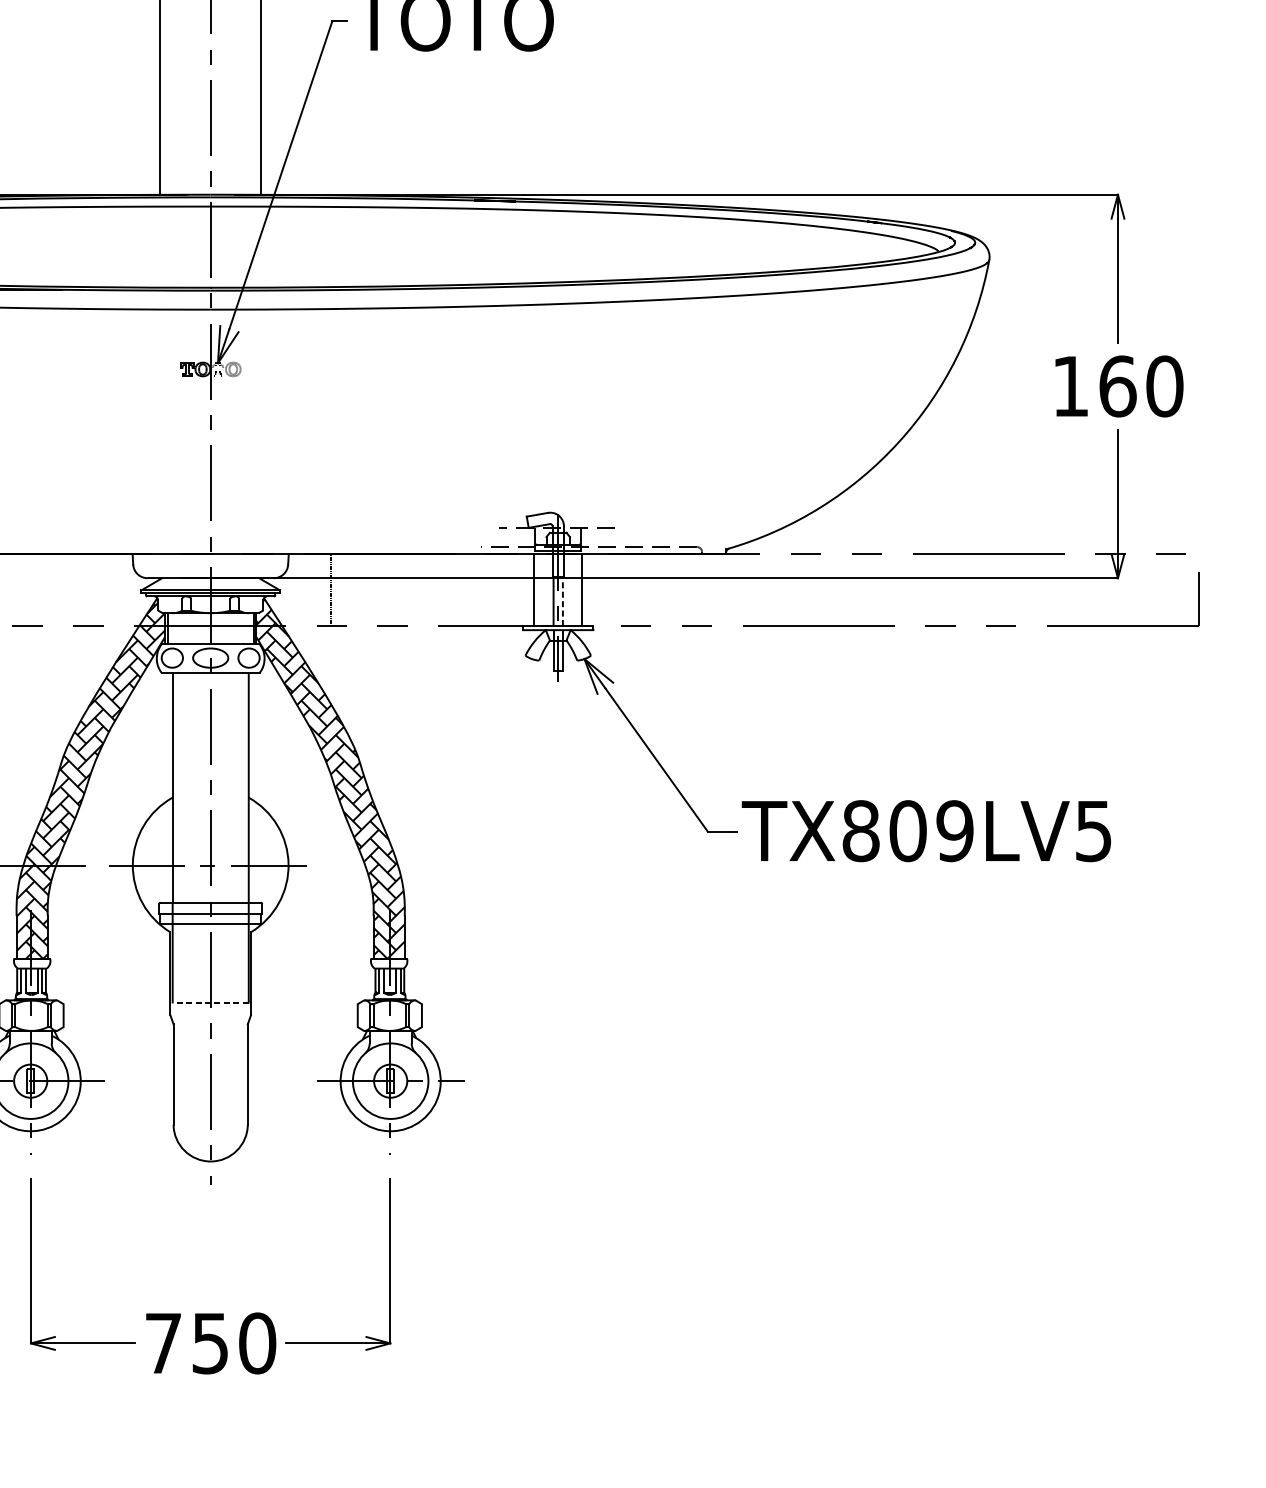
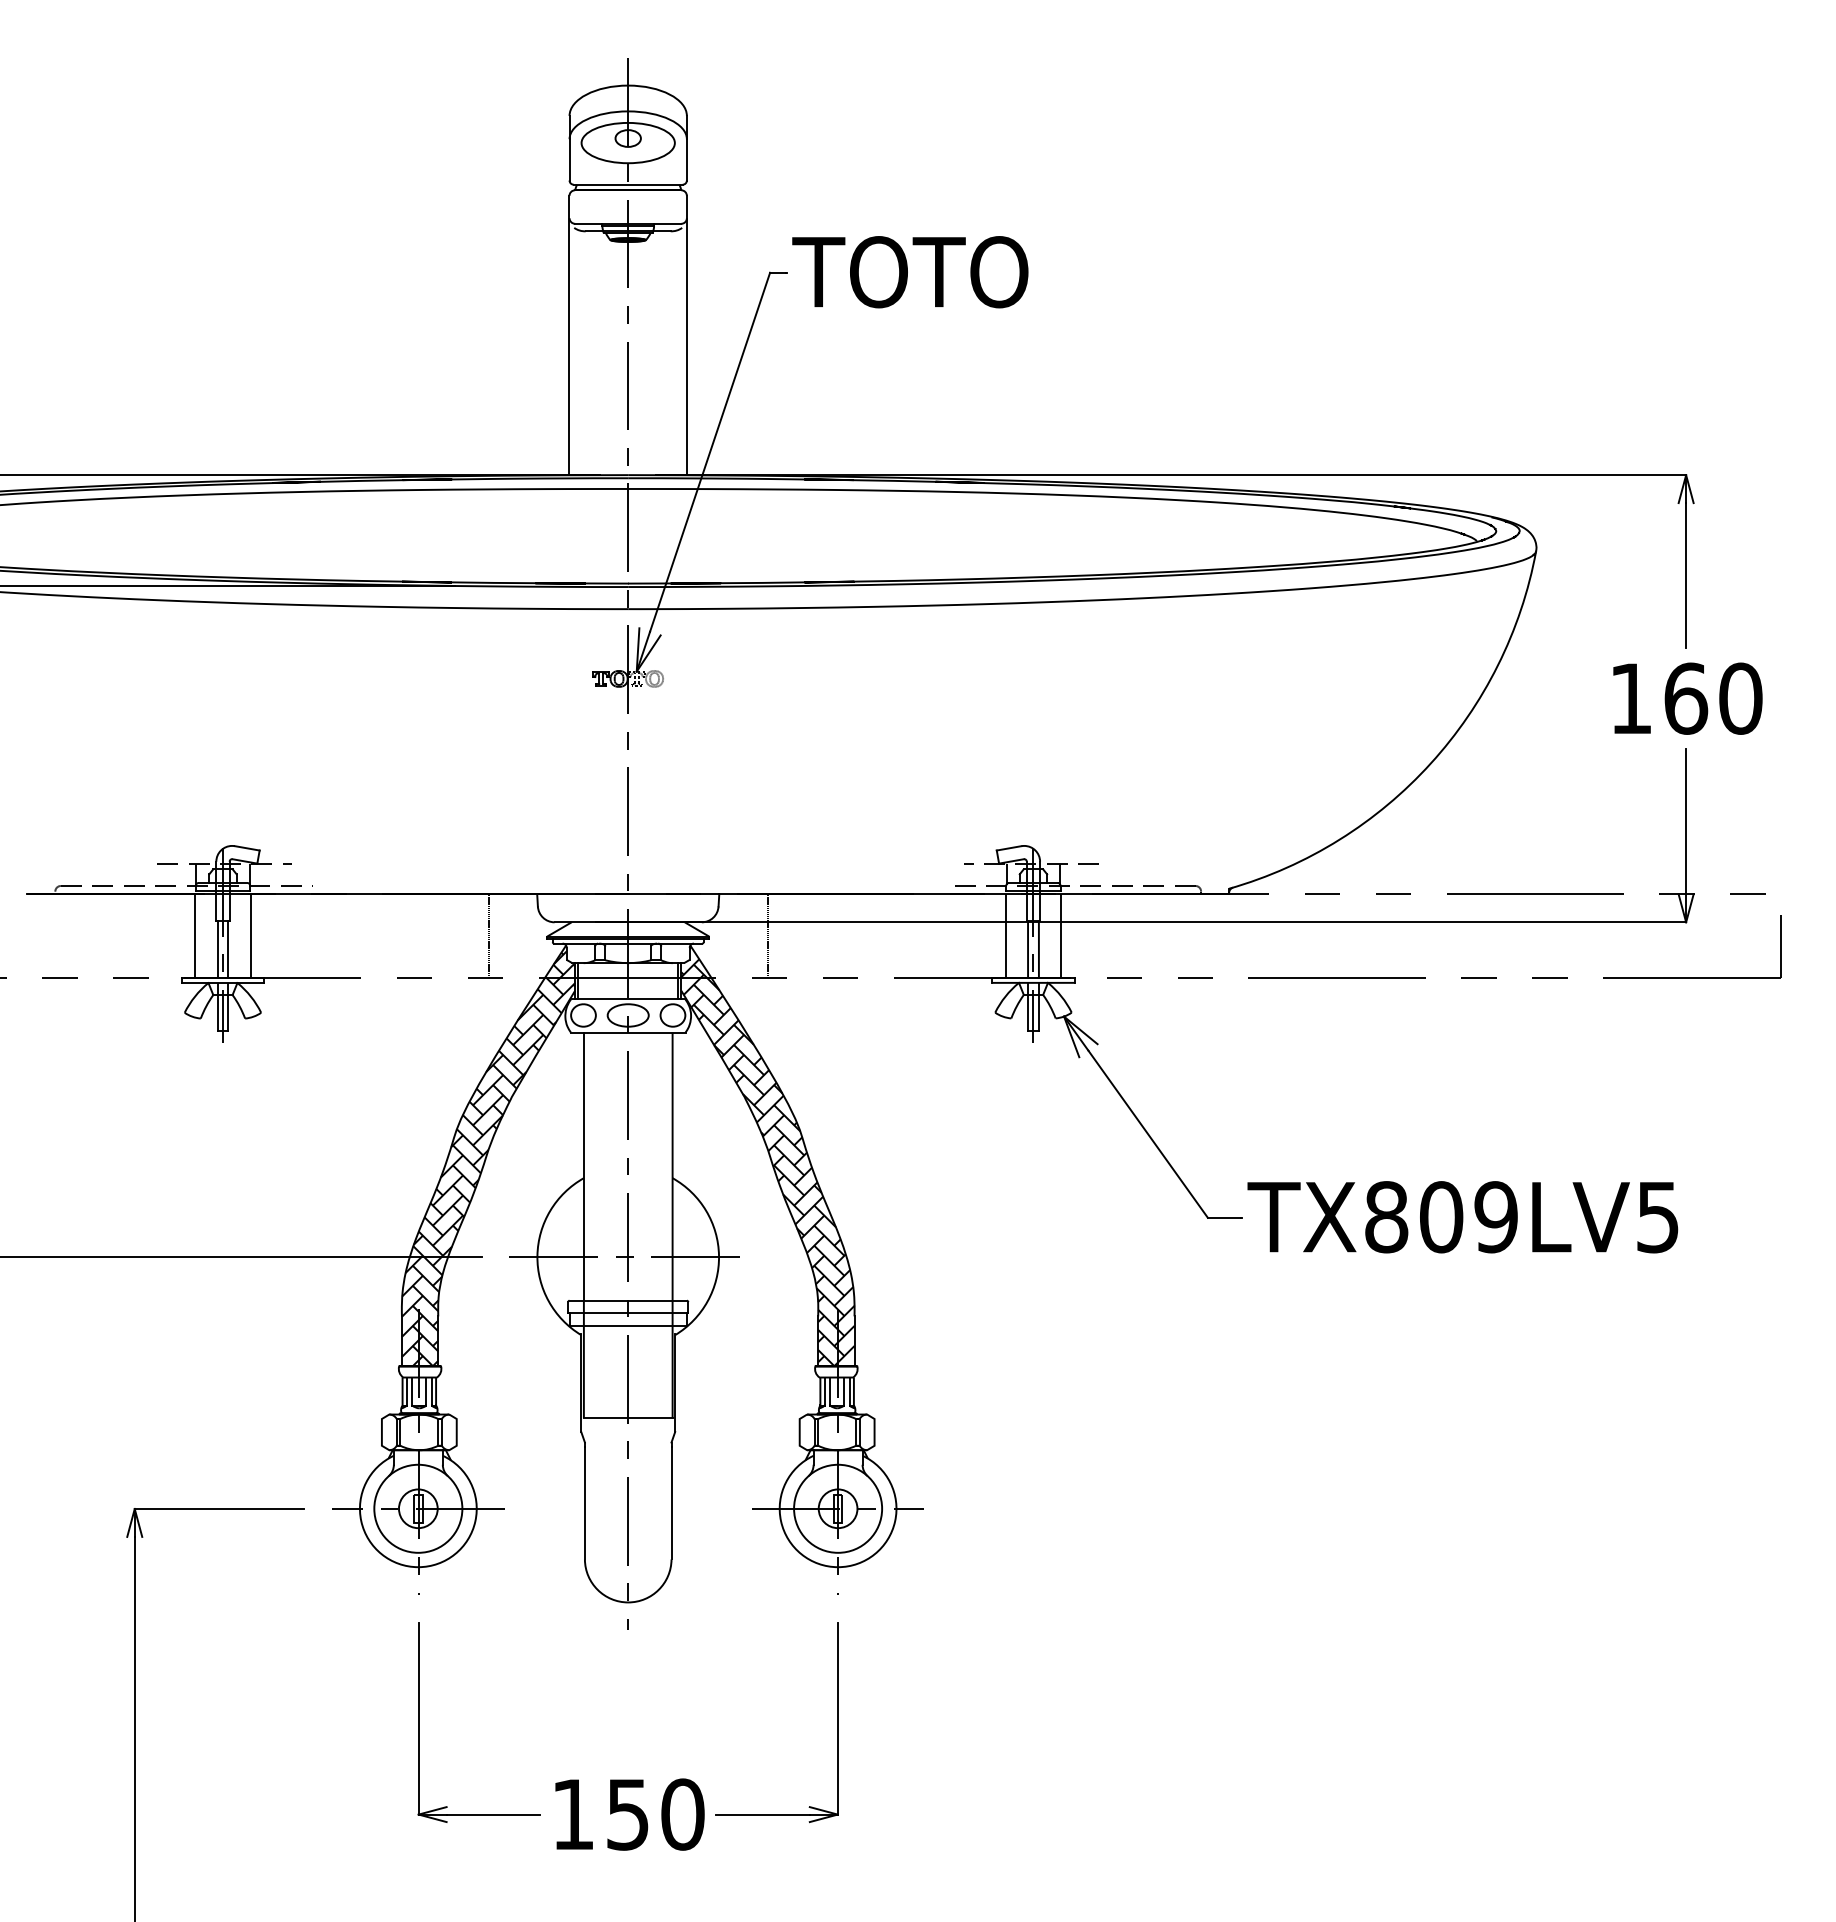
line: (90, 590) -> (488, 936), added
line: (562, 601) -> (1038, 949), dashed -> solid
line: (210, 1003) -> (627, 1418), dashed -> solid
text: (163, 1343) -> (573, 1814), 750 -> 150

